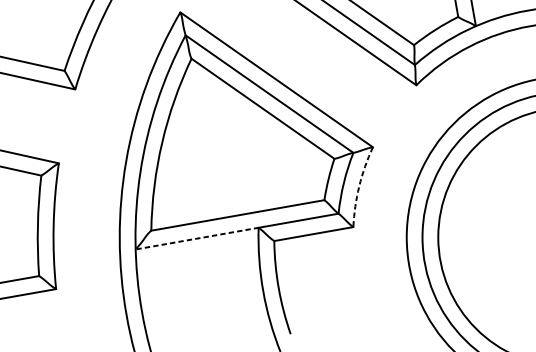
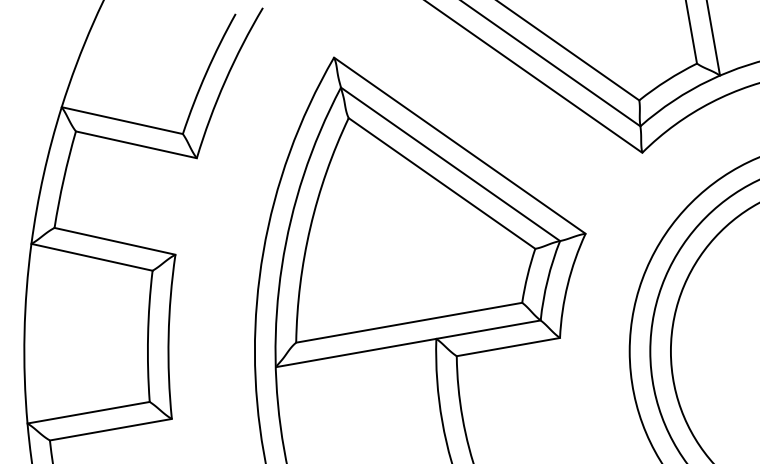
arc: (359, 186) -> (567, 284), dashed -> solid
line: (198, 238) -> (357, 352), dashed -> solid

